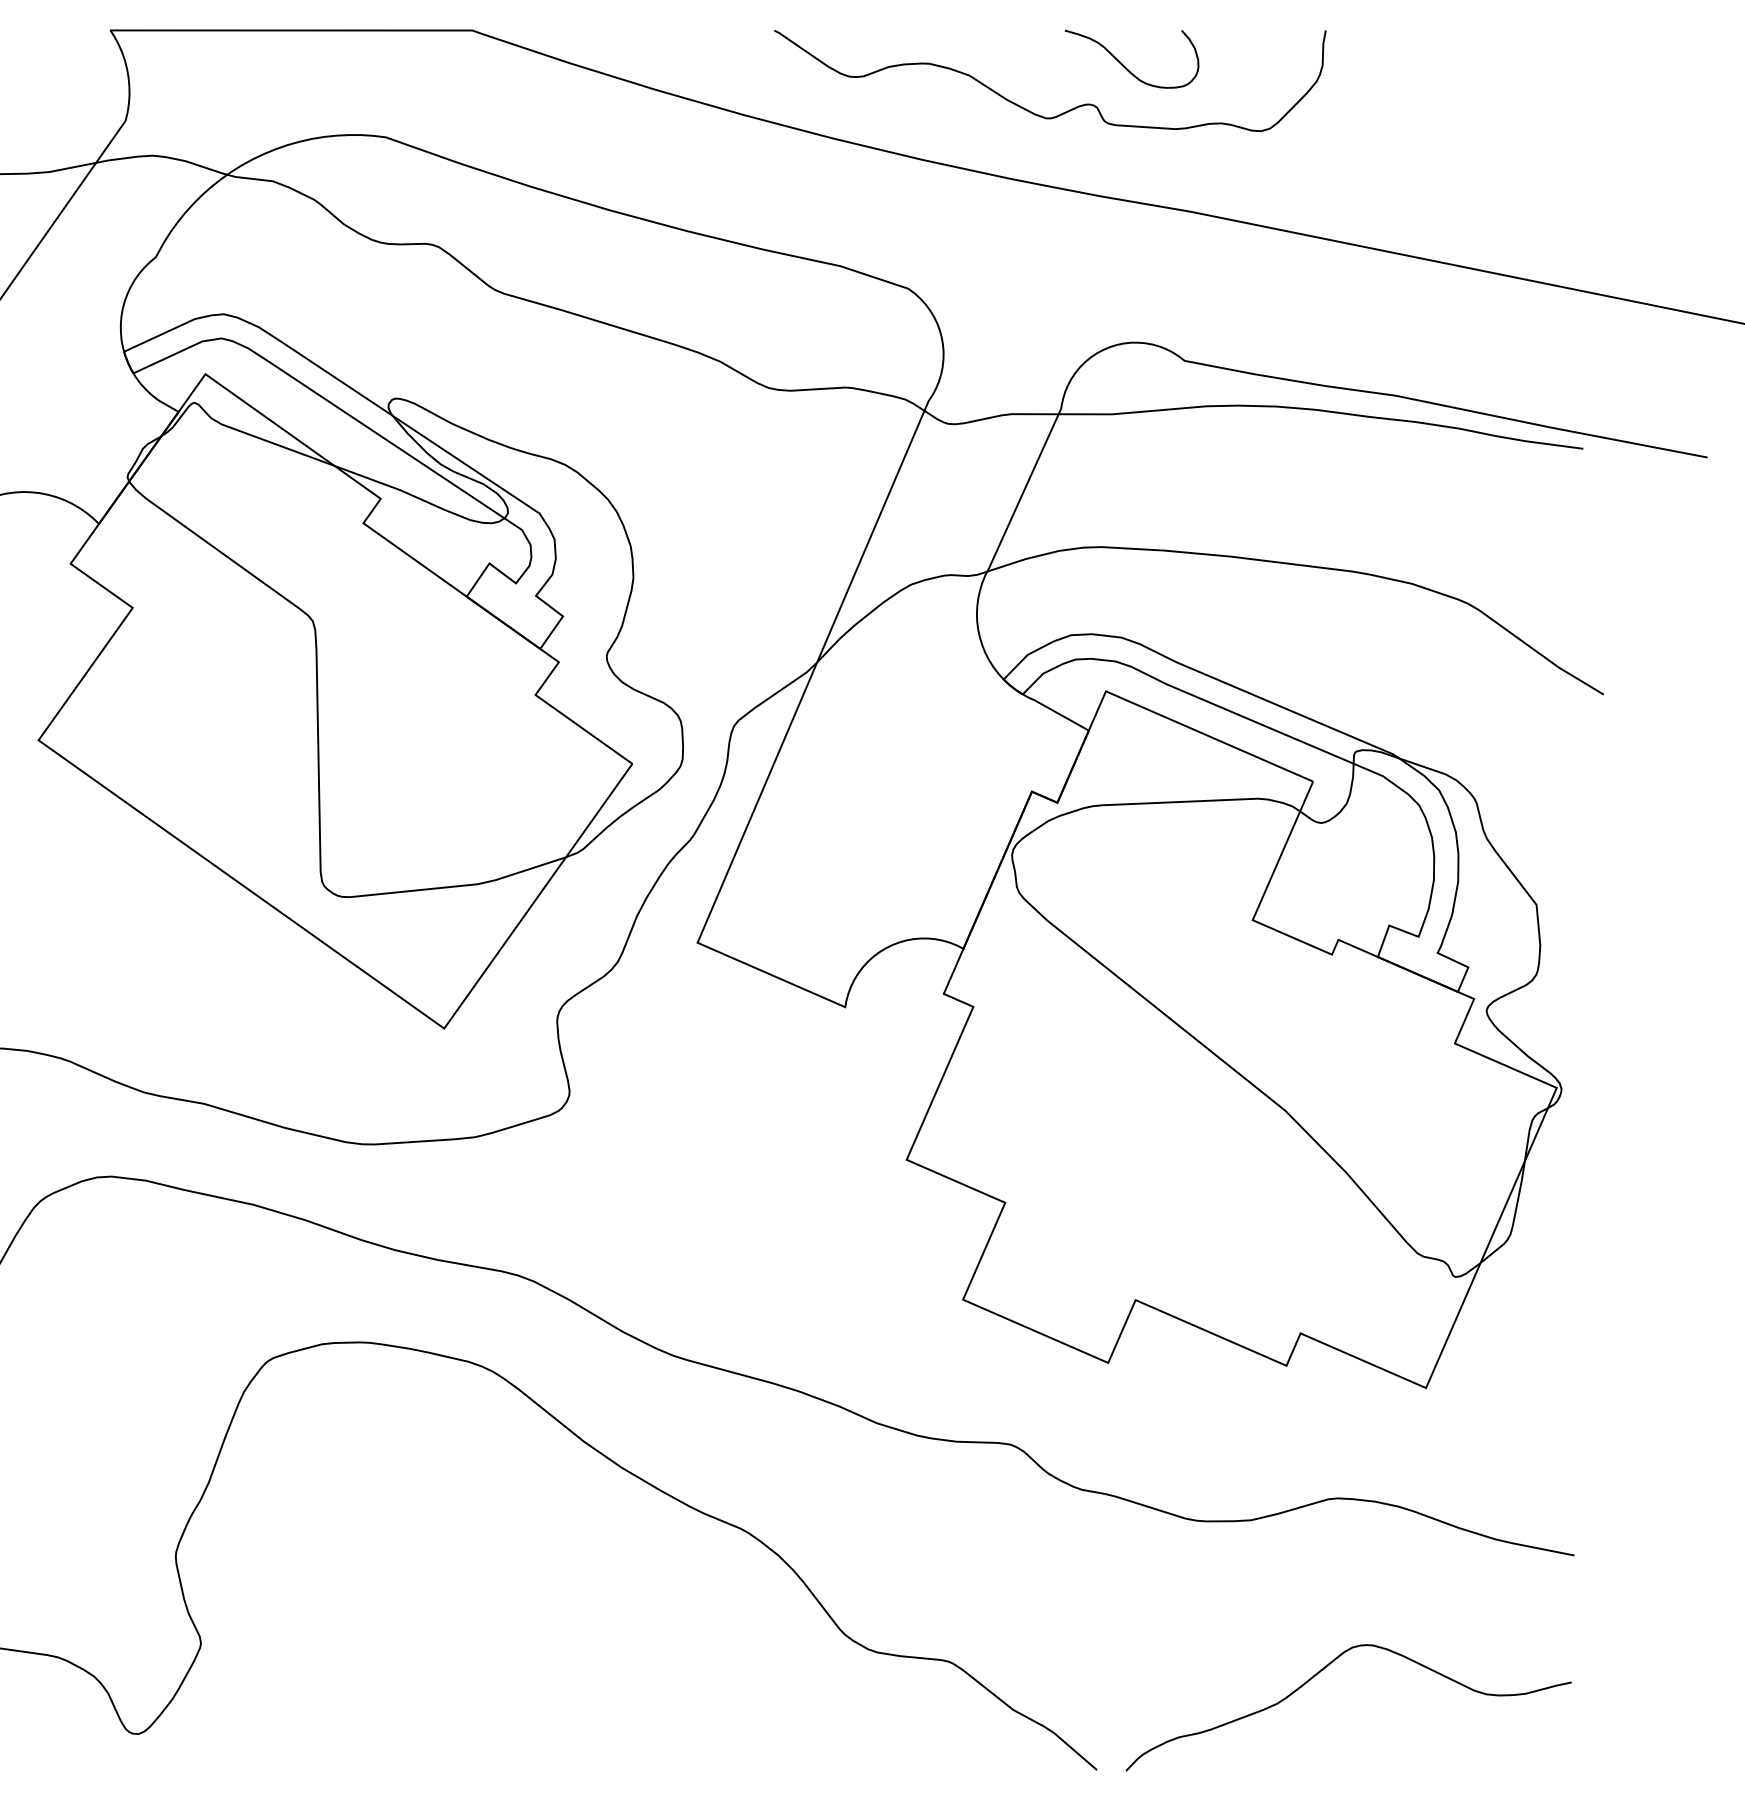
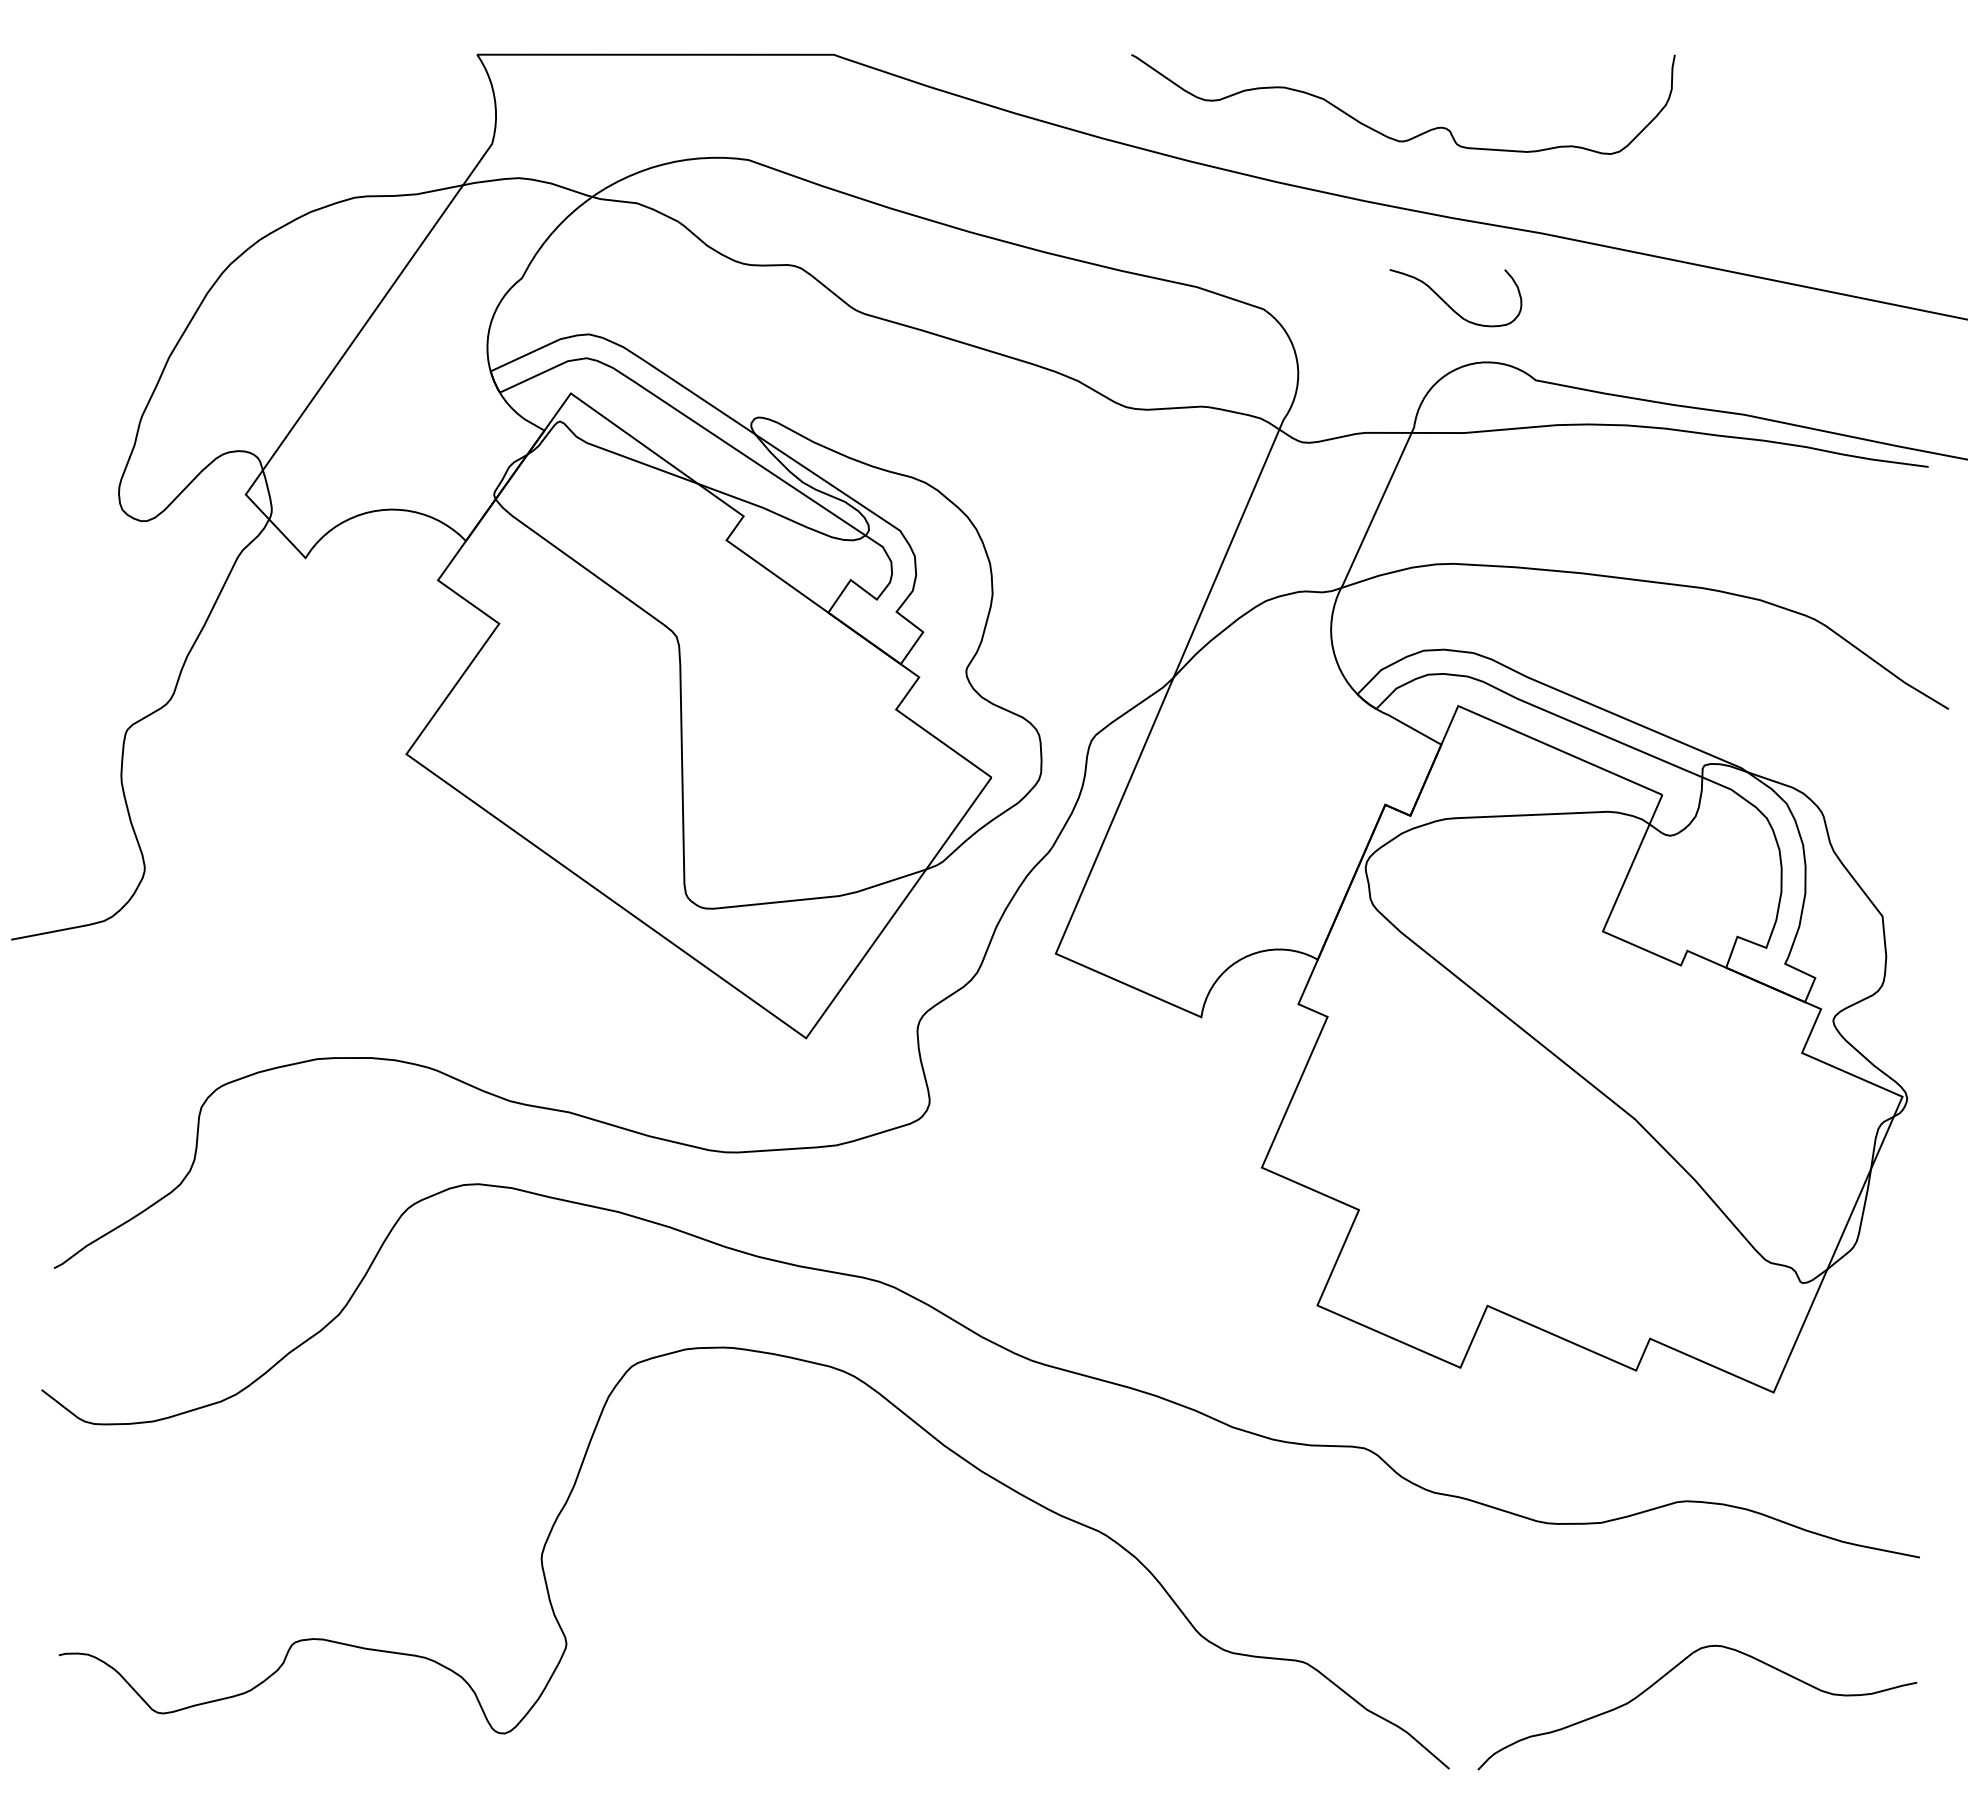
part: (1124, 65) -> (1448, 304), moved

